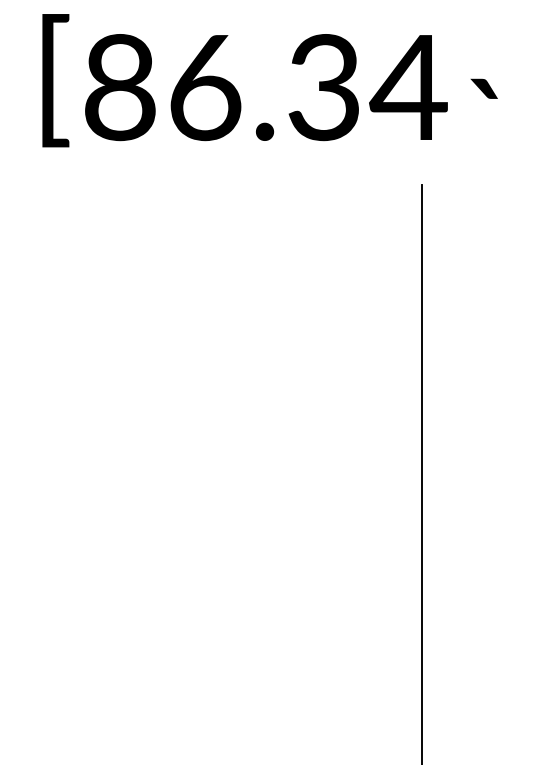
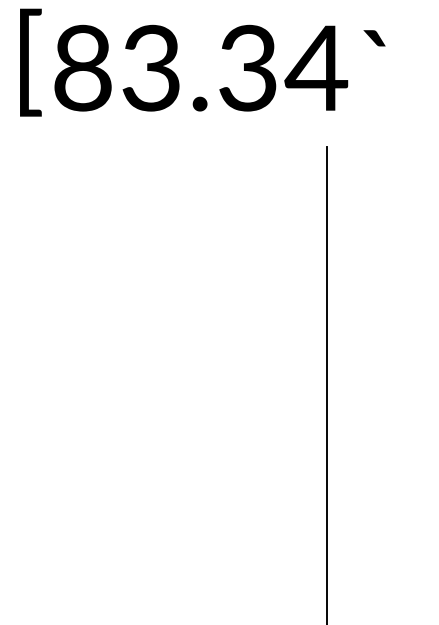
text: (204, 86) -> (151, 67), 86.34 -> 83.34
text: (484, 89) -> (374, 38), moved

